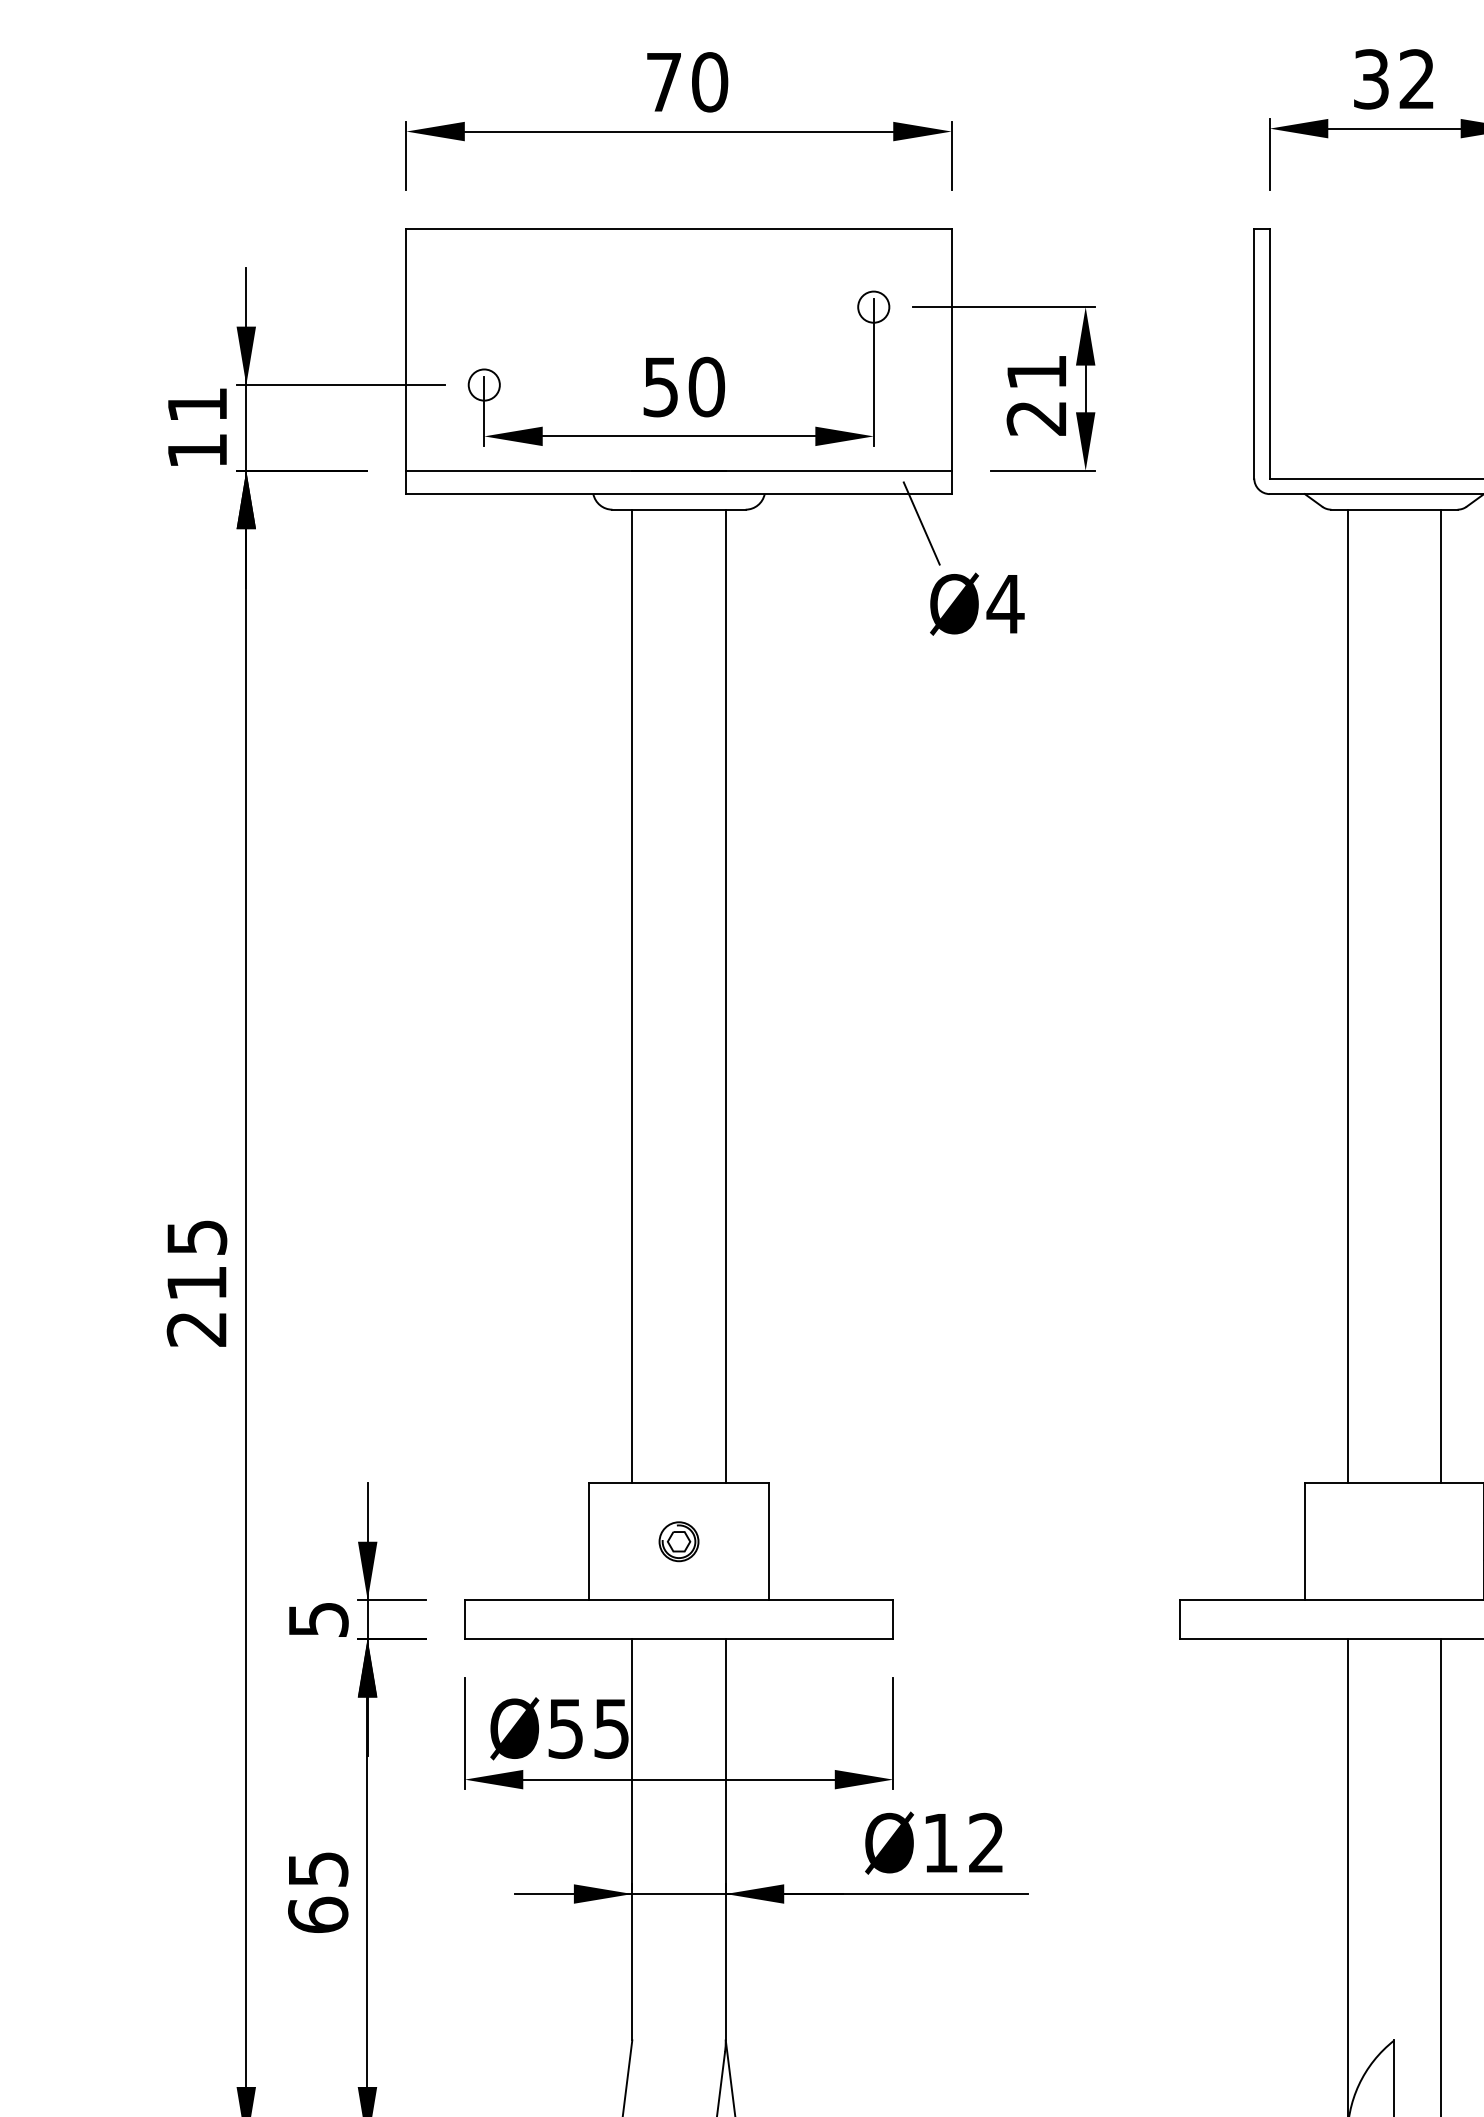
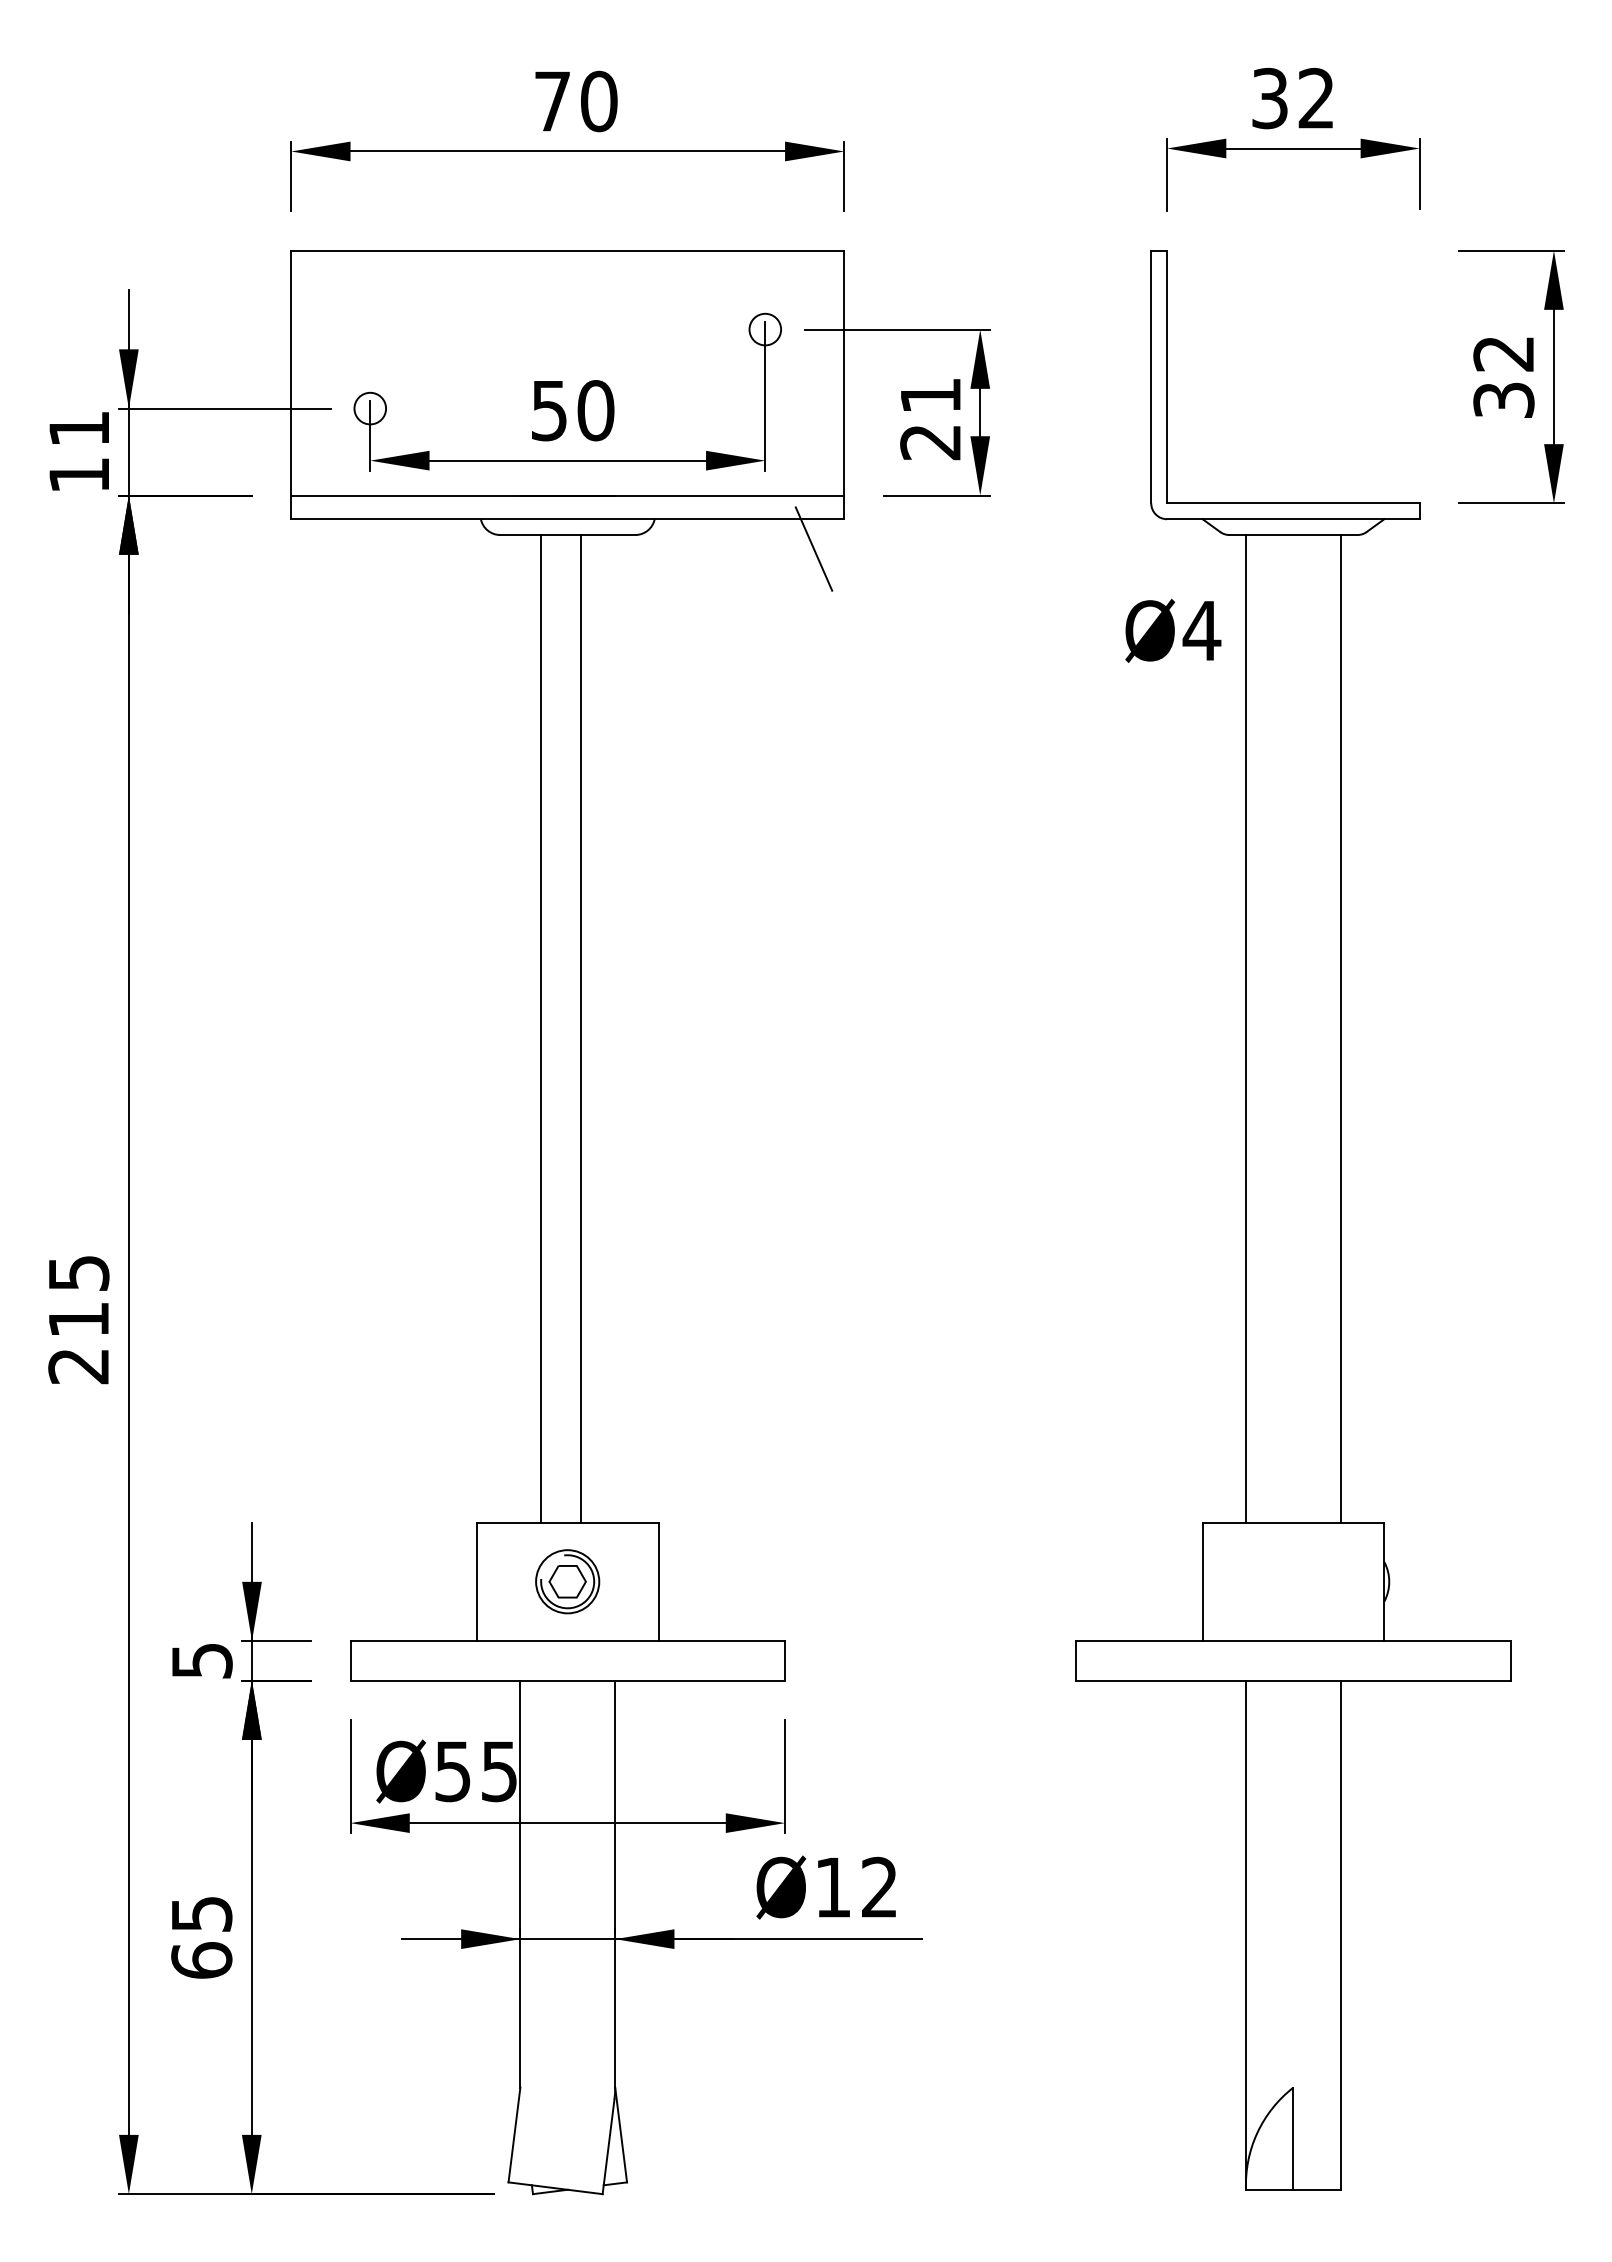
text: (977, 603) -> (1173, 630), moved
line: (632, 996) -> (581, 1028), moved
line: (726, 996) -> (541, 1028), moved
part: (678, 1541) -> (567, 1581), size x1.6

